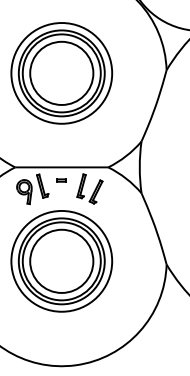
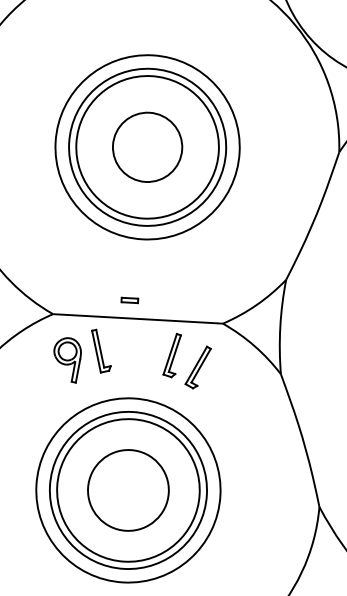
circle: (61, 72) -> (147, 145), size x0.6
part: (61, 180) -> (129, 300), moved
circle: (61, 260) -> (127, 488), size x0.7

